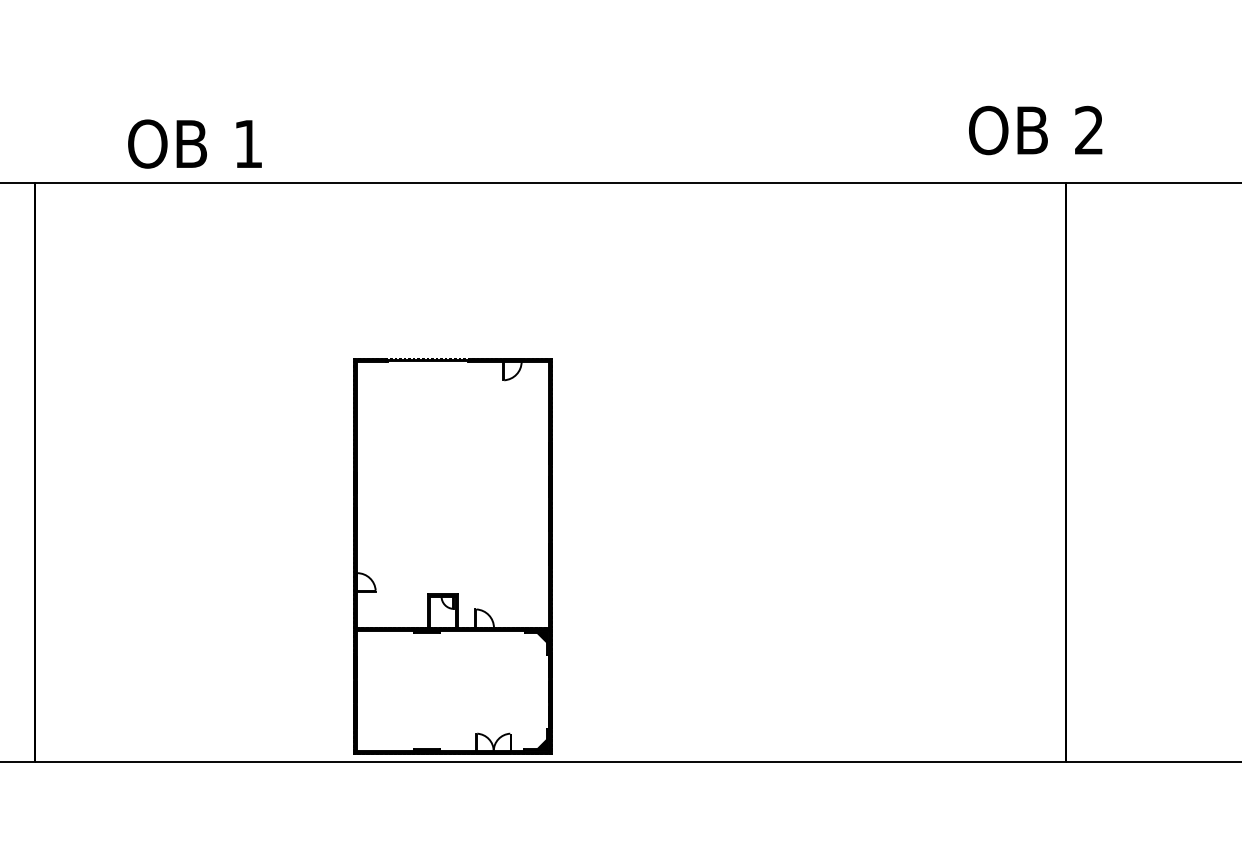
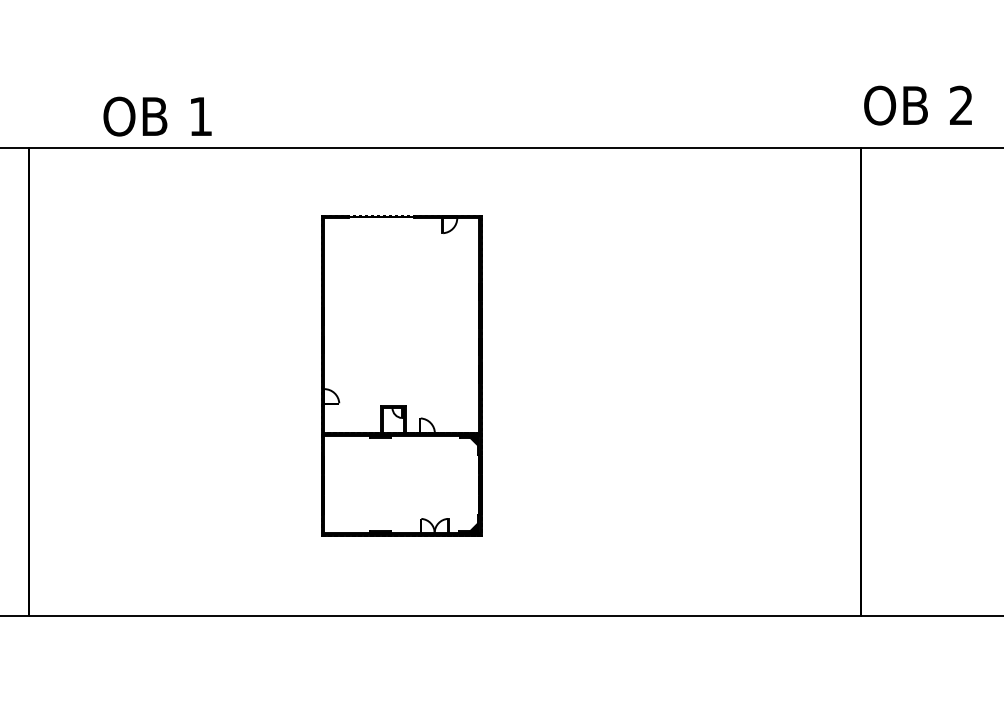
text: (1035, 130) -> (917, 105), moved
part: (452, 556) -> (401, 375), moved

